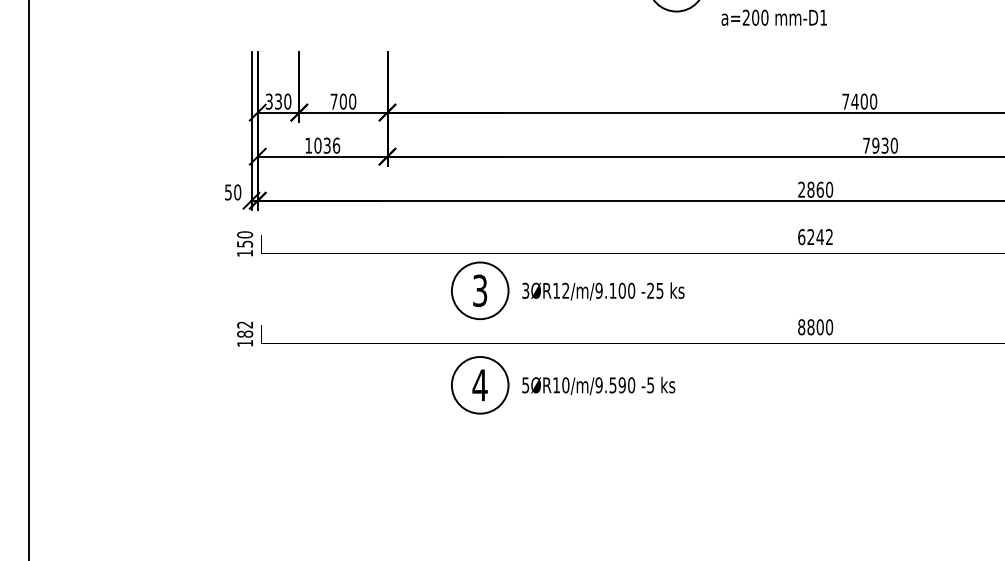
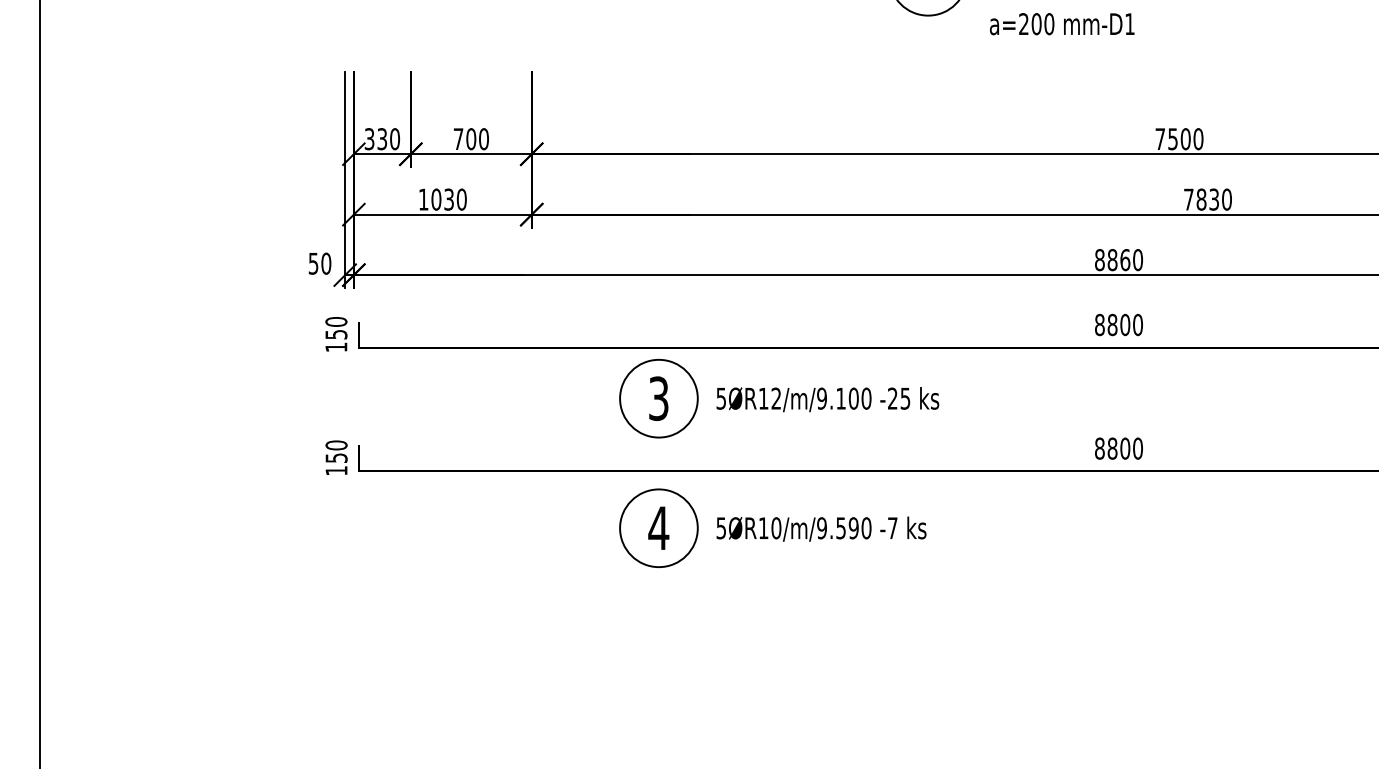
text: (854, 101) -> (1172, 139), 7400 -> 7500
text: (336, 145) -> (461, 199), 1036 -> 1030
text: (875, 145) -> (1201, 199), 7930 -> 7830
text: (801, 190) -> (1099, 260), 2860 -> 8860
text: (815, 236) -> (1118, 324), 6242 -> 8800
text: (525, 289) -> (721, 397), 3ØR12/m/9.100 -> 5ØR12/m/9.100
text: (245, 329) -> (336, 451), 182 -> 150
text: (650, 385) -> (892, 528), -5 -> -7

